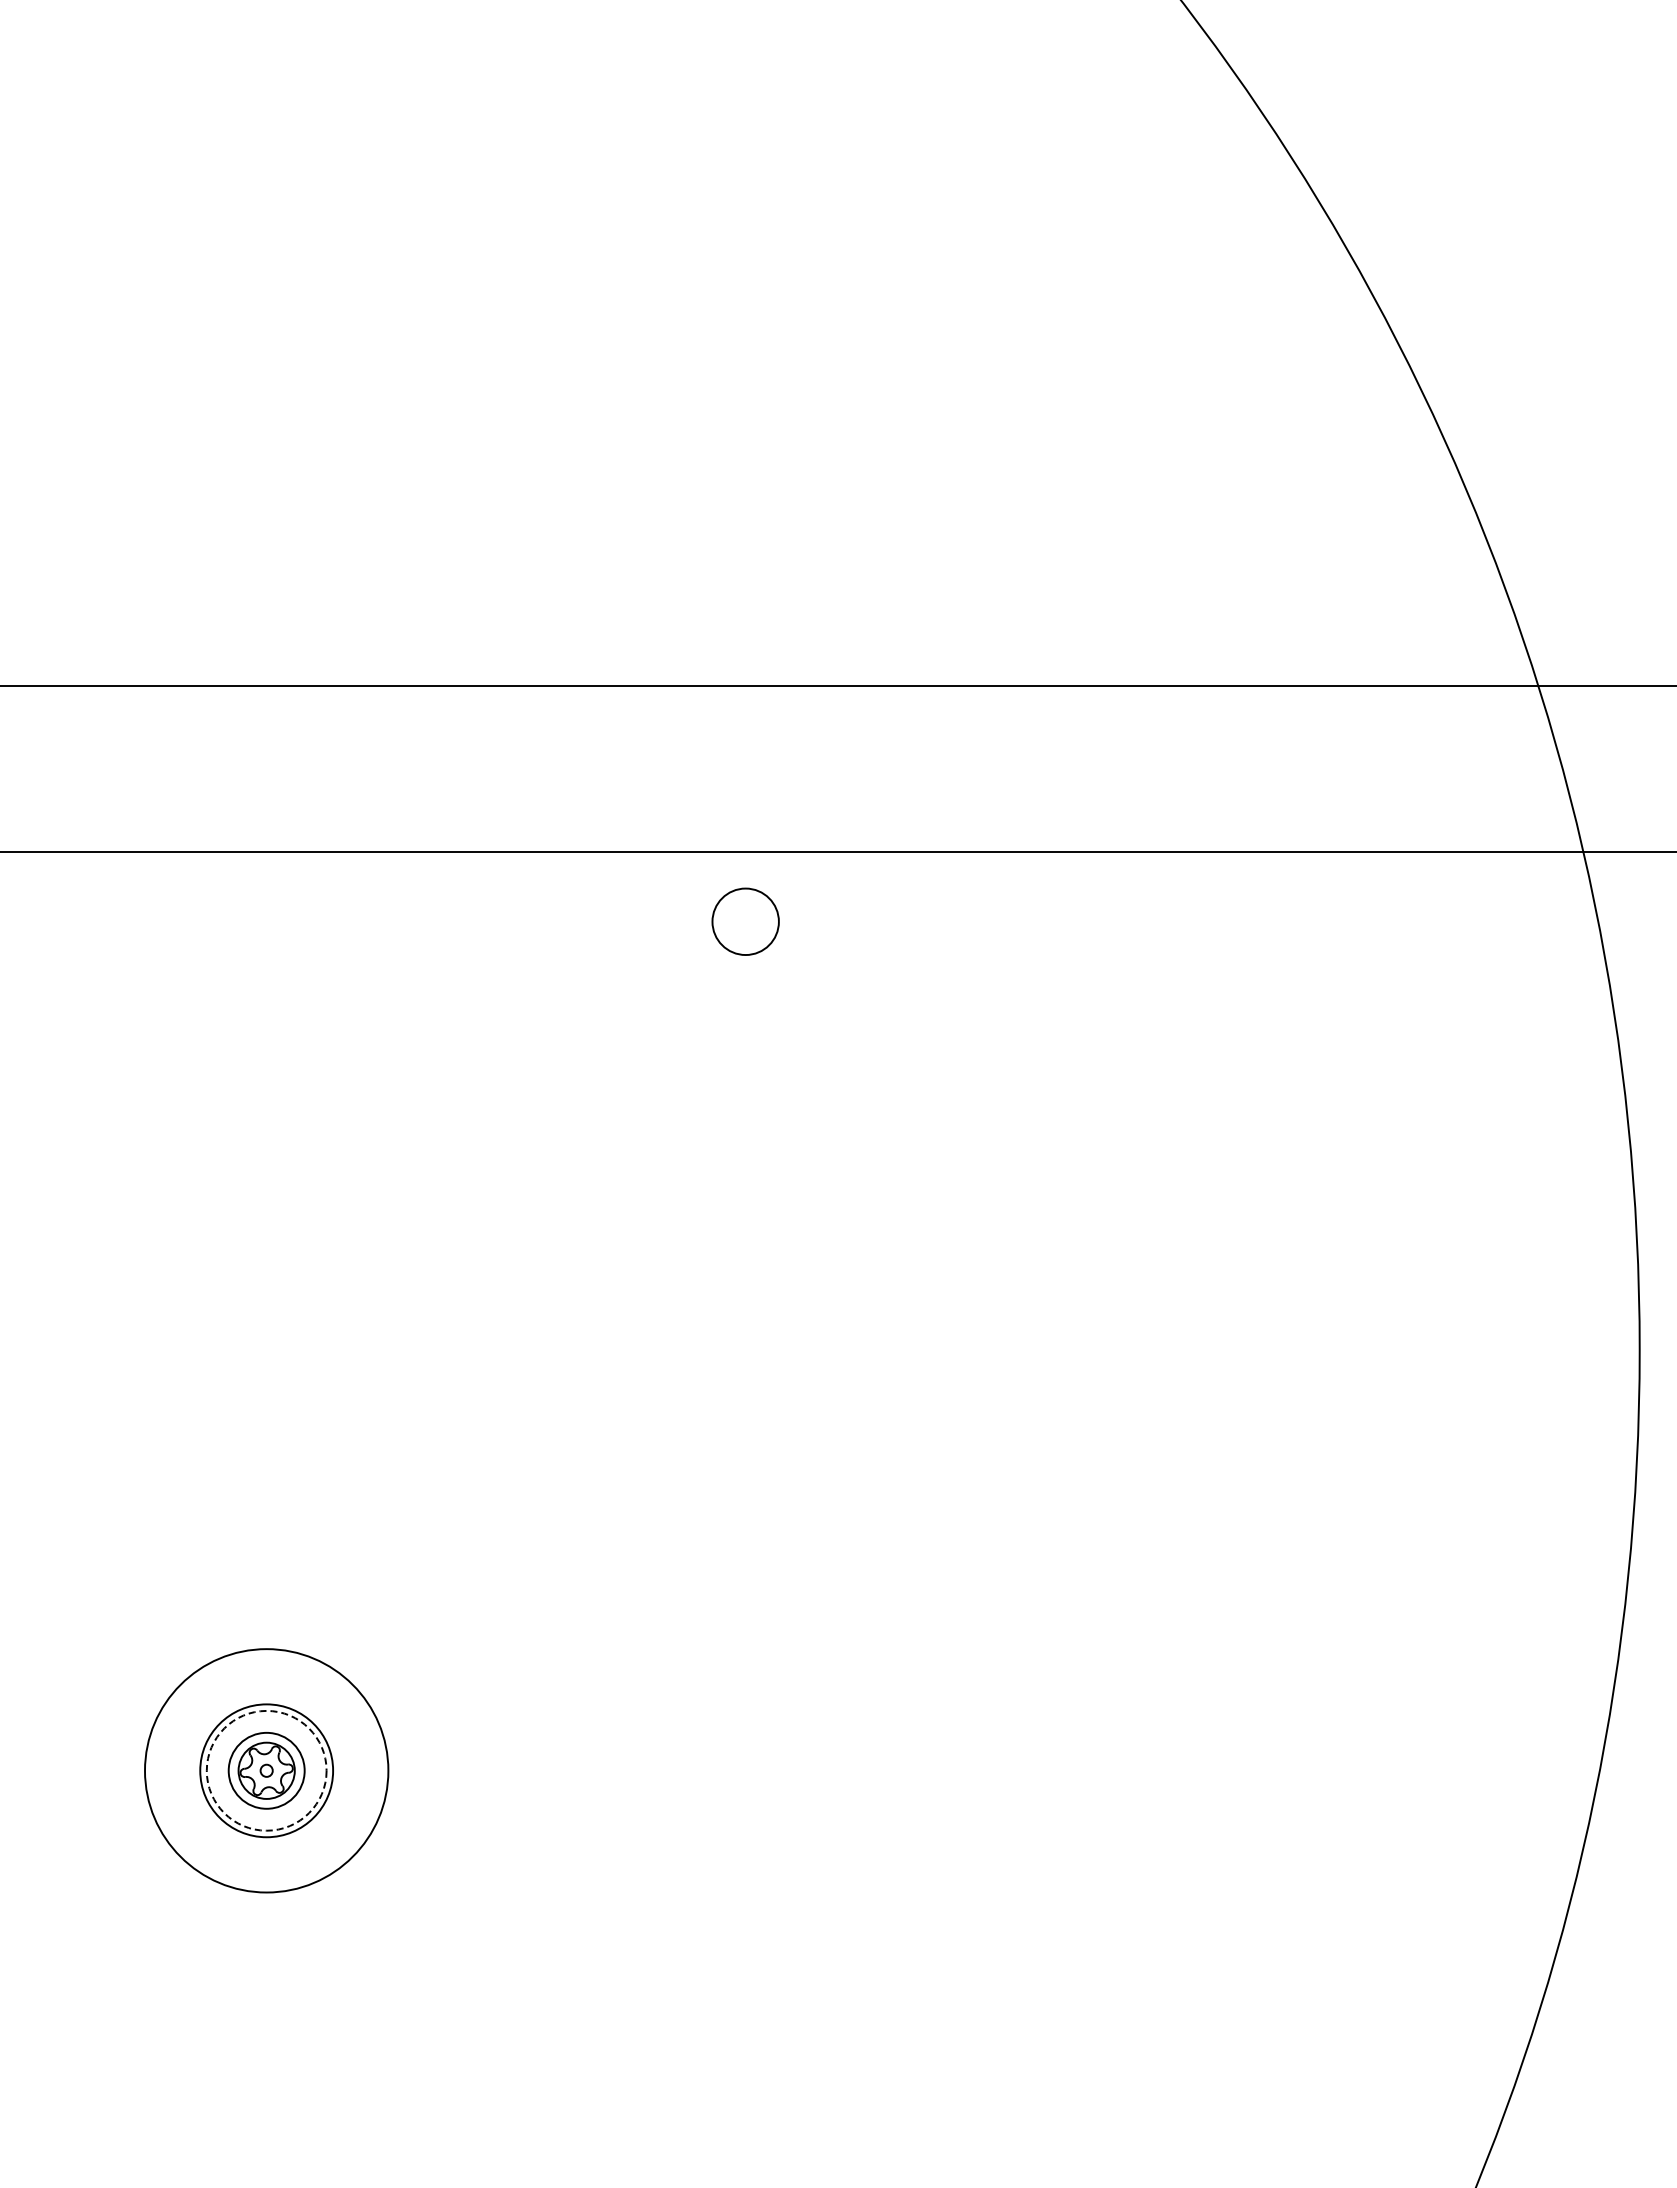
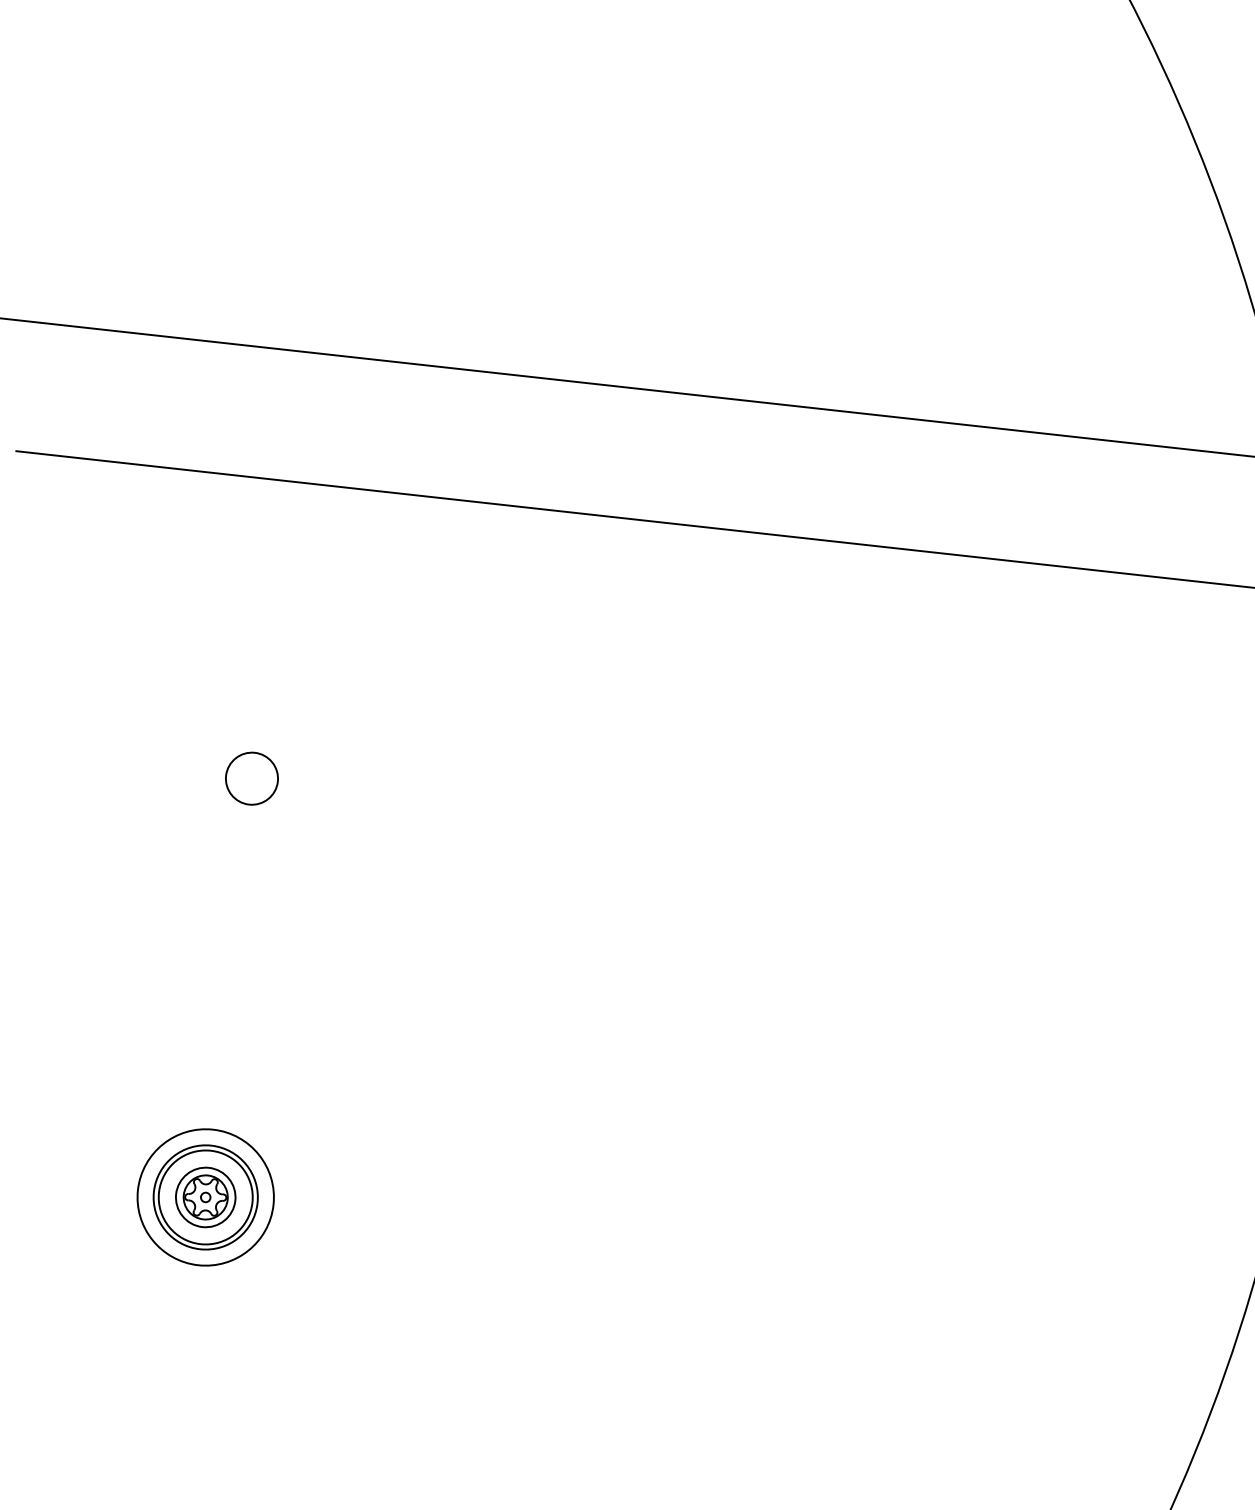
circle: (745, 921) -> (251, 778), moved
circle: (266, 1770) -> (205, 1197), dashed -> solid
circle: (266, 1770) -> (205, 1197), size x0.71

